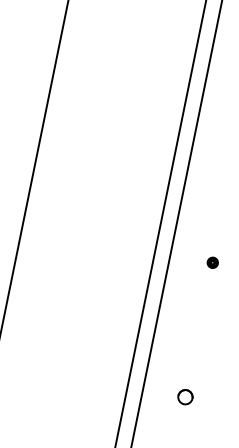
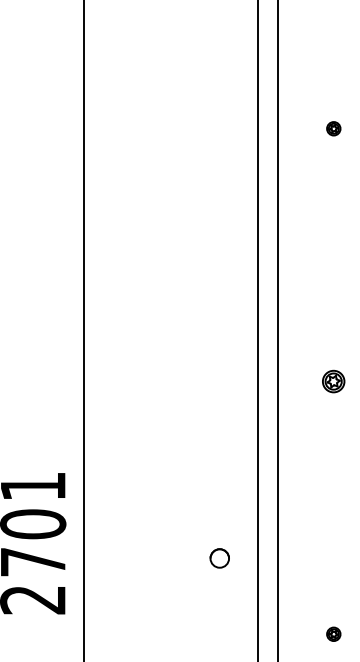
part: (212, 262) -> (333, 381), size x1.6
circle: (185, 397) -> (219, 558), moved

